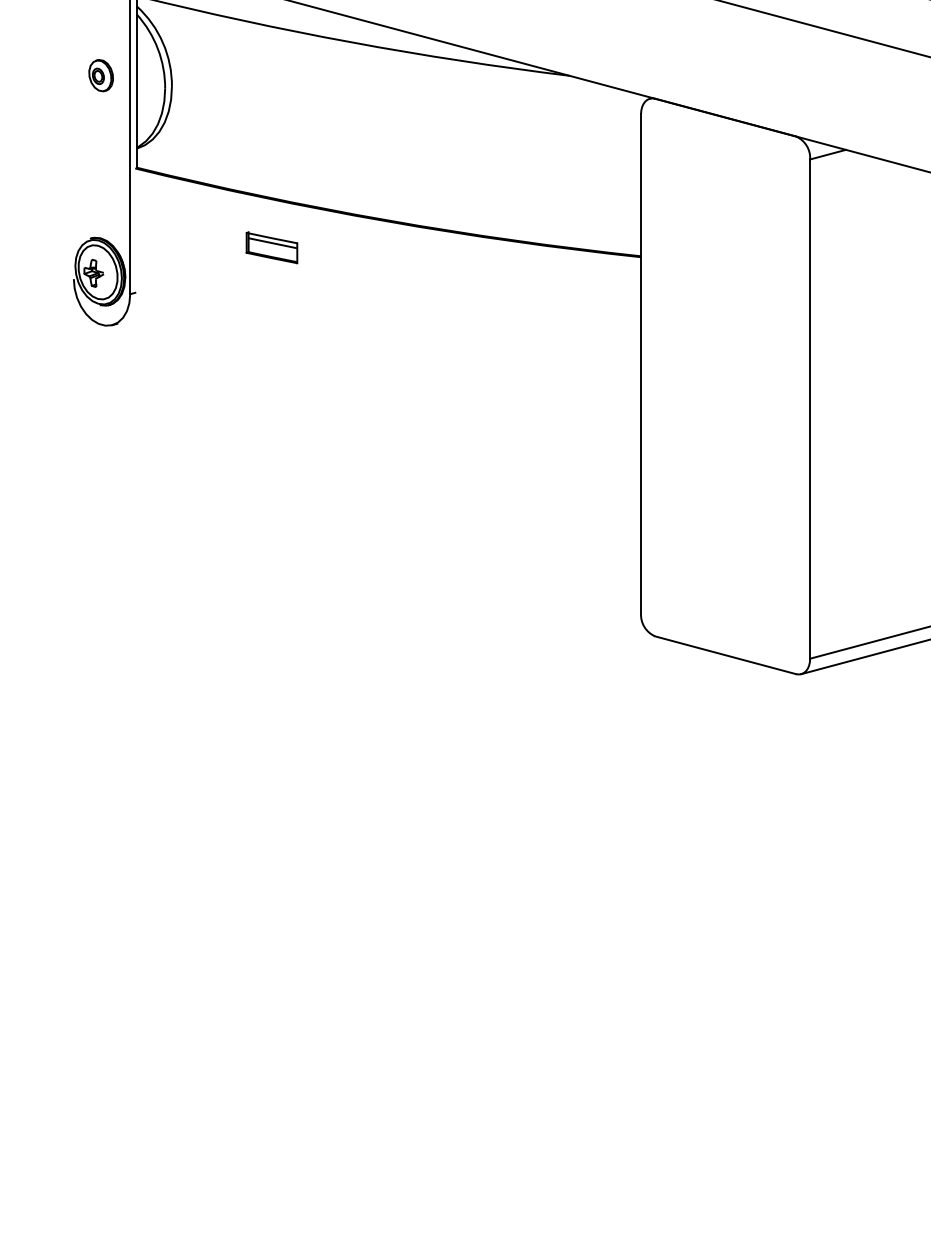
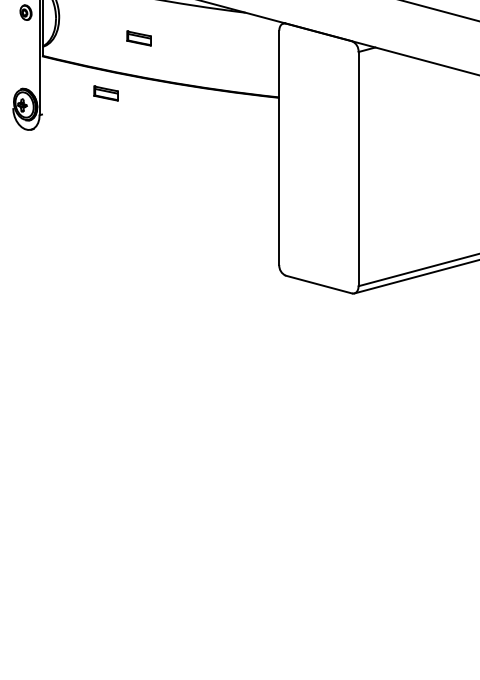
part: (340, 130) -> (138, 38), added

